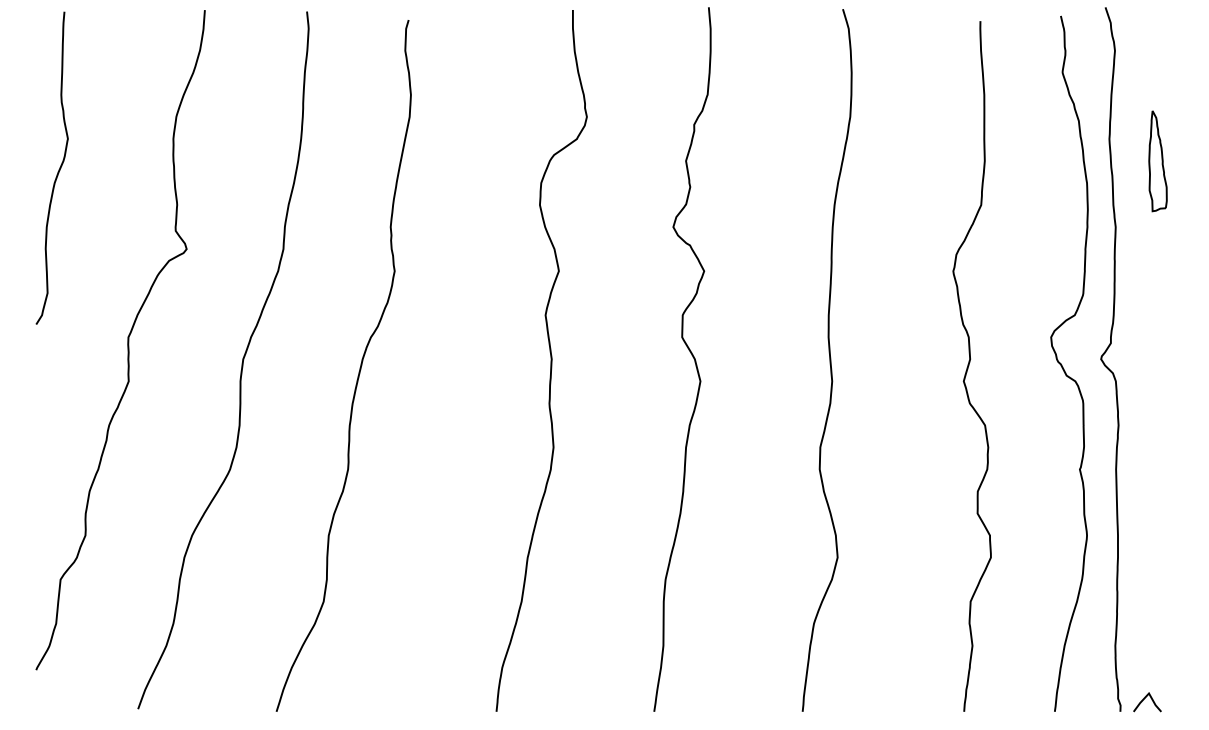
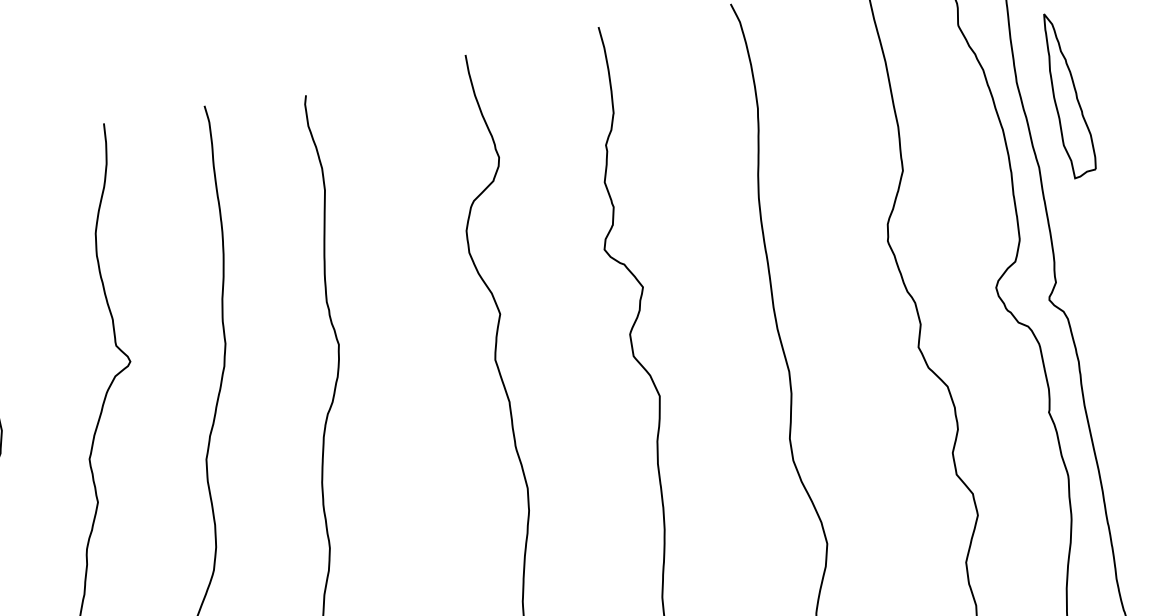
part: (1157, 161) -> (1068, 95), size x1.67

